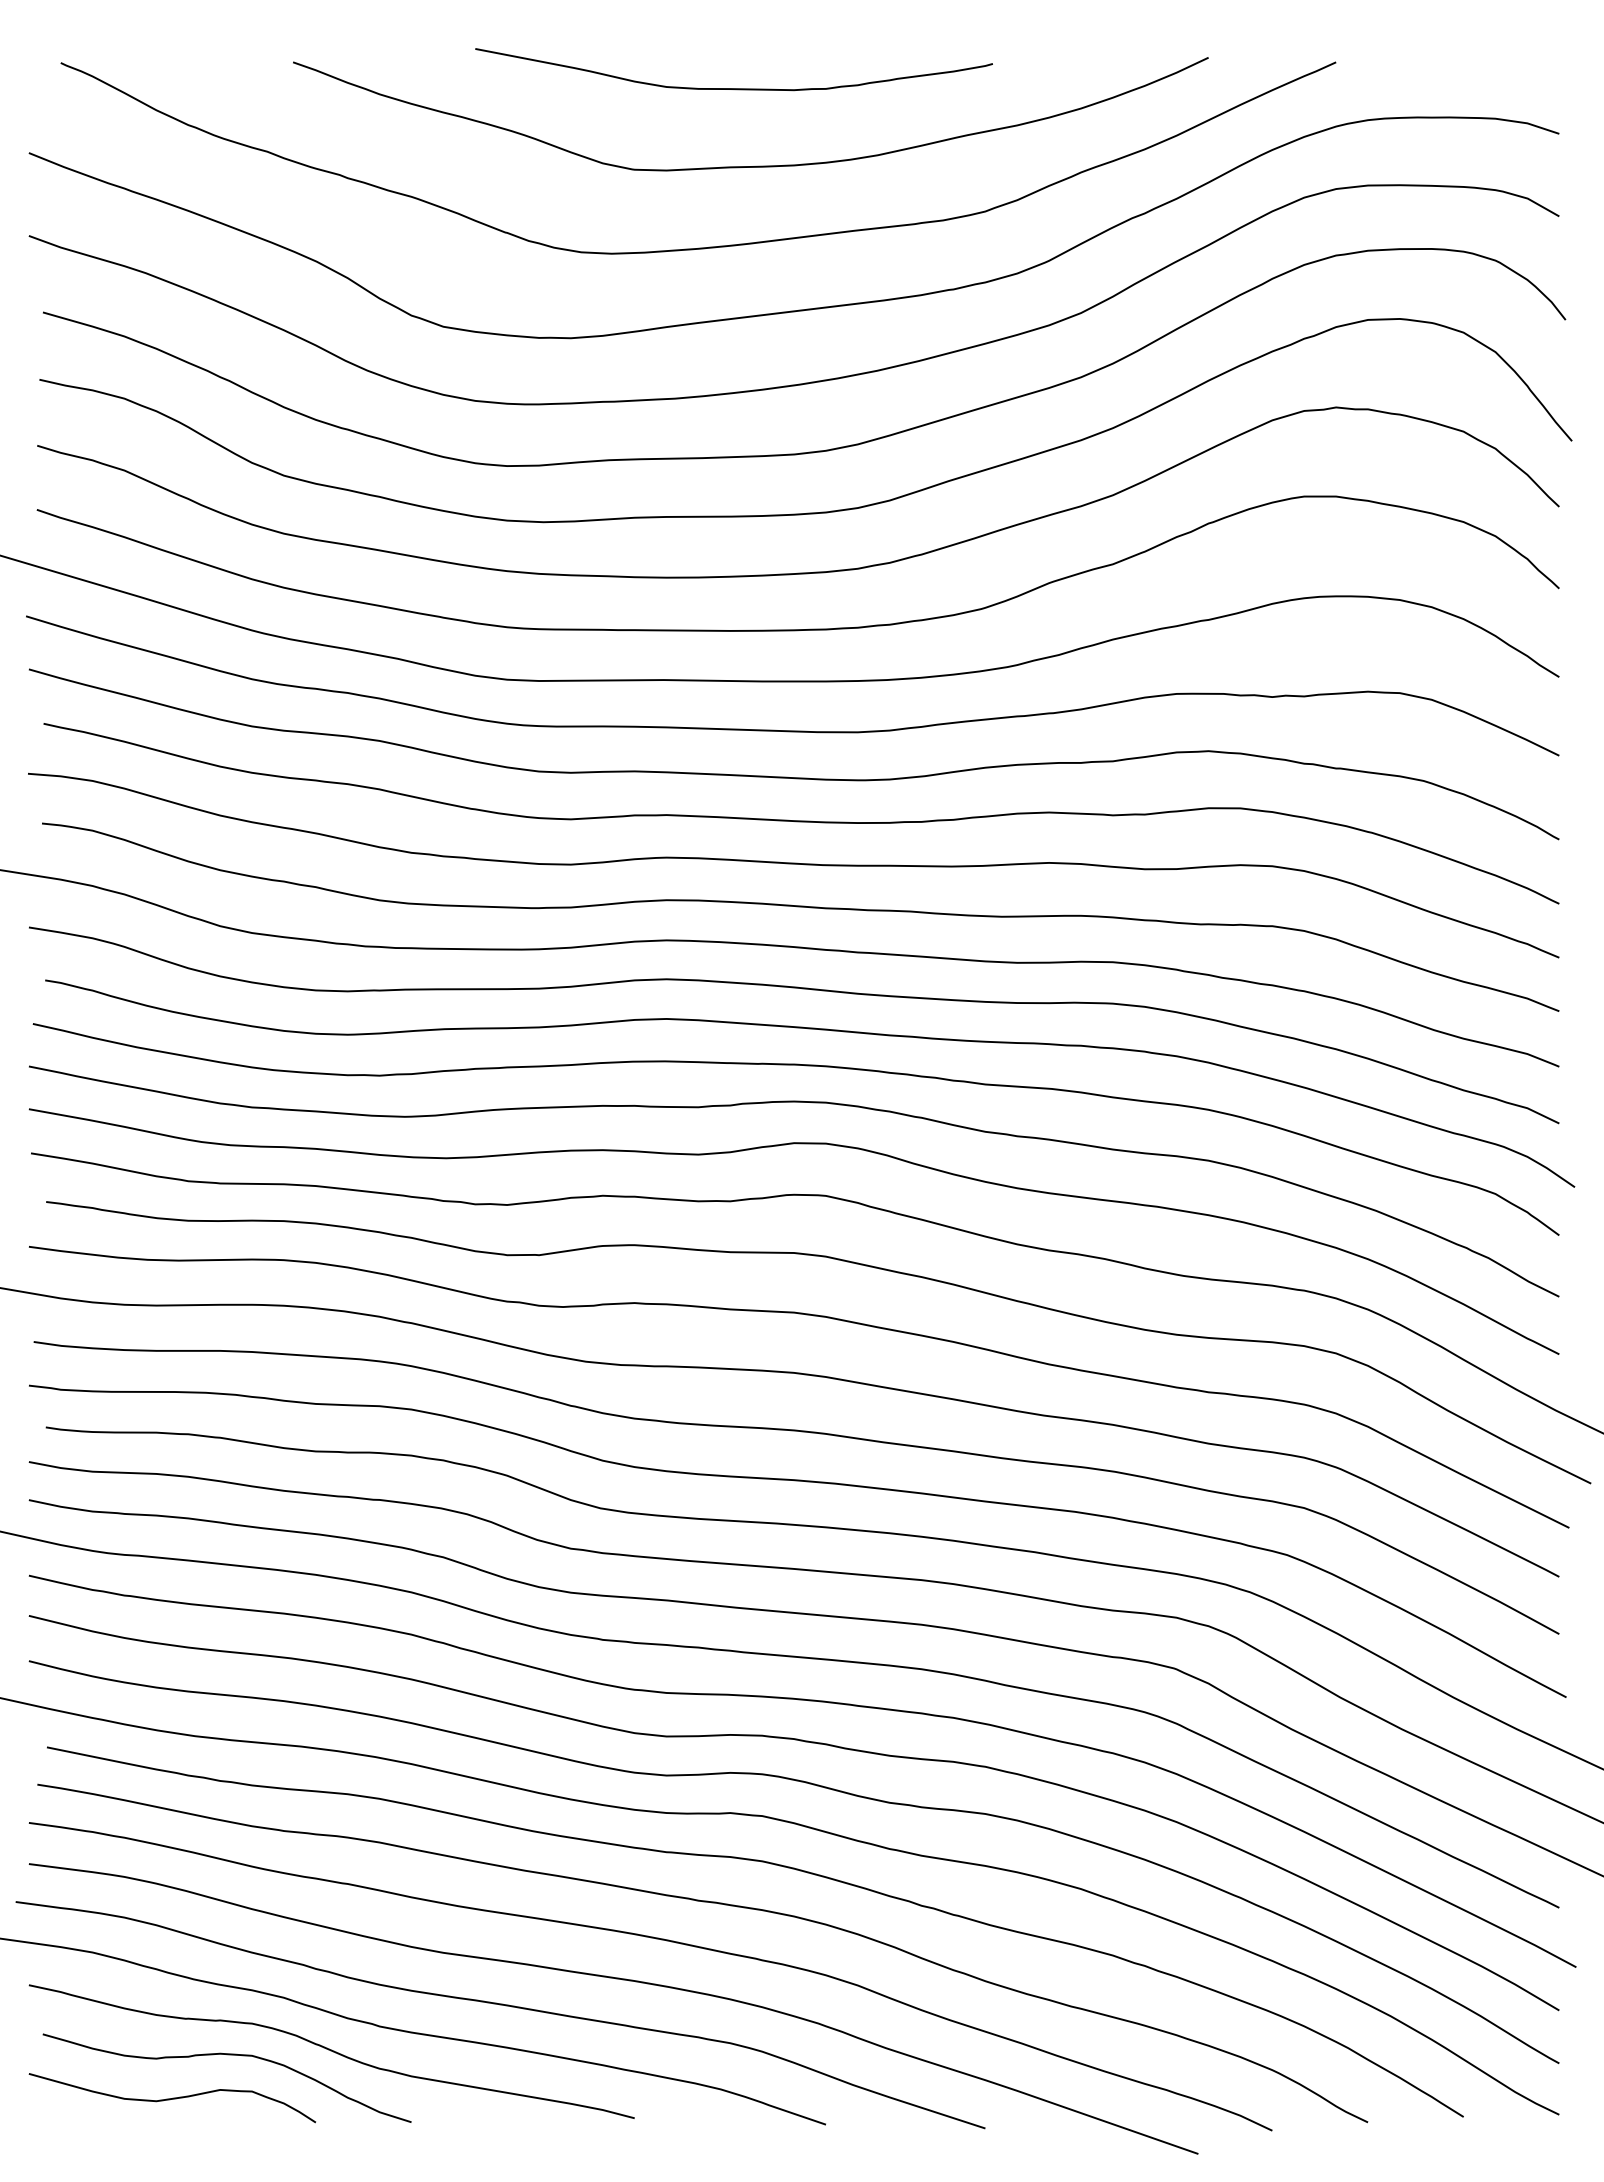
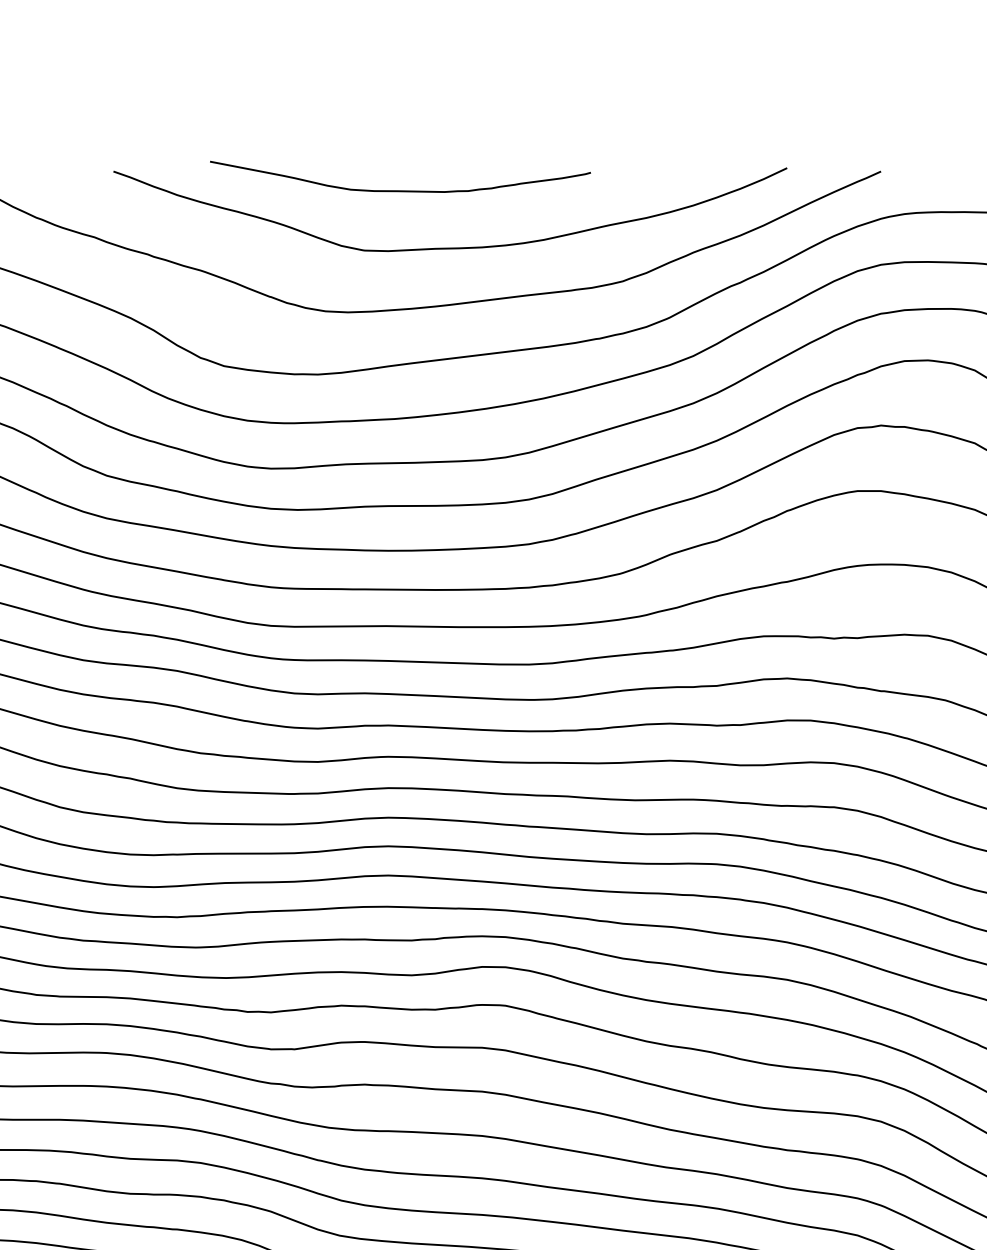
curve: (733, 88) -> (400, 190), moved

